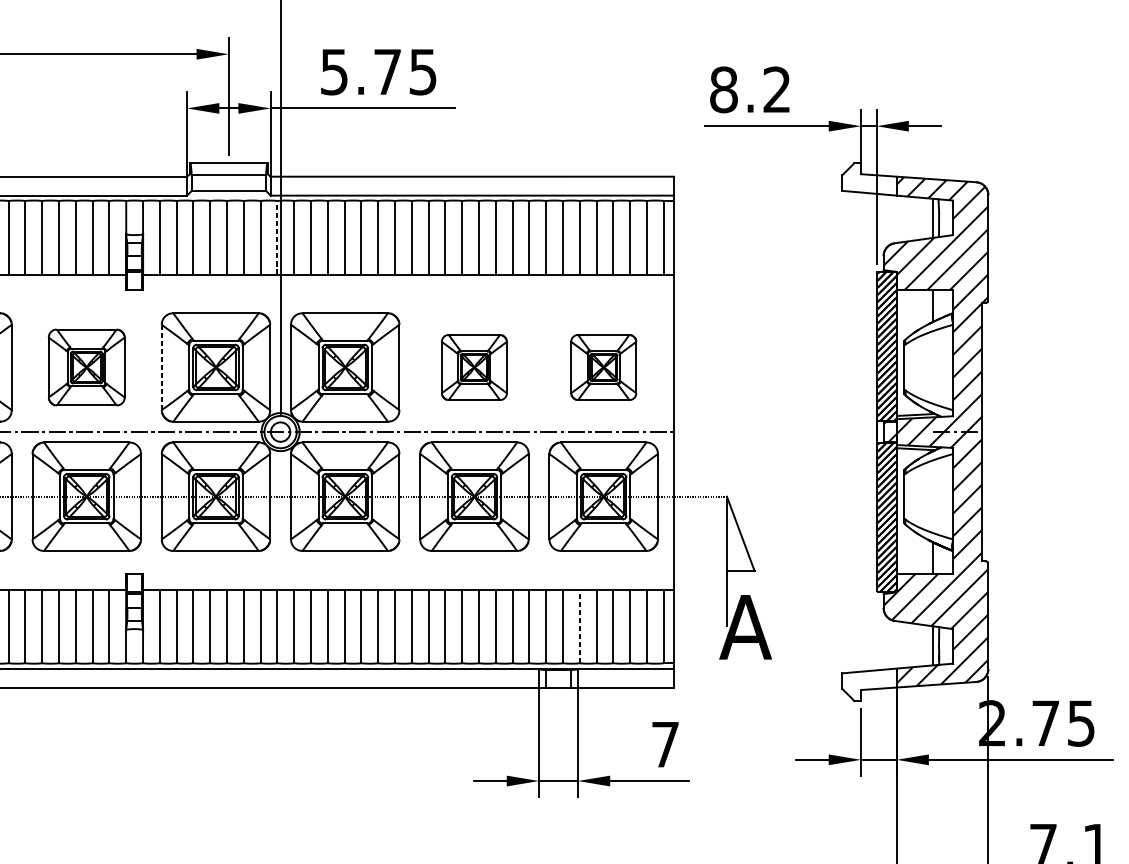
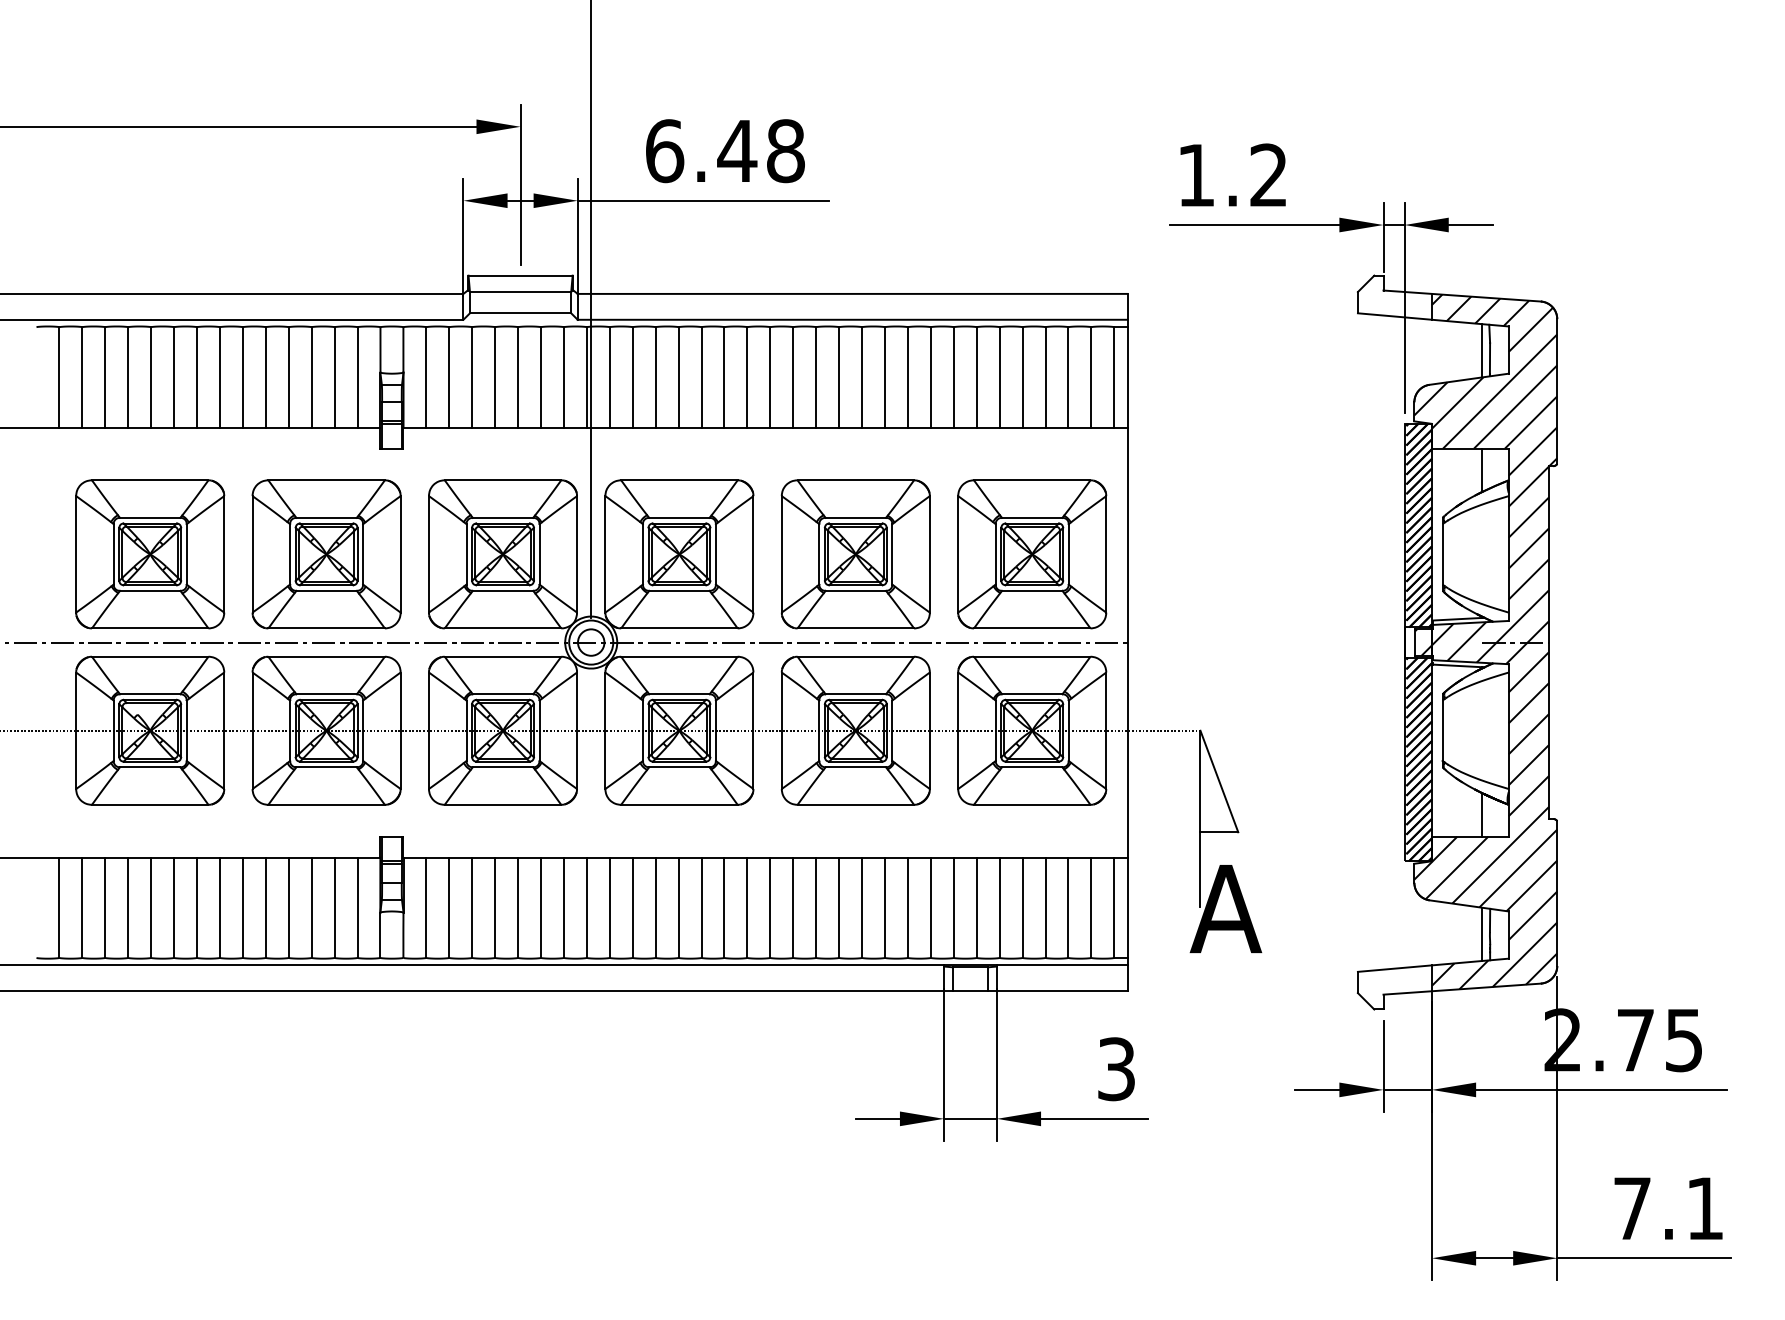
text: (378, 72) -> (725, 151), 5.75 -> 6.48
text: (724, 89) -> (1196, 175), 8.2 -> 1.2
line: (277, 237) -> (586, 376), dashed -> solid
line: (161, 366) -> (428, 553), dashed -> solid
part: (86, 367) -> (326, 554), size x1.43
part: (474, 367) -> (855, 554), size x1.67
part: (603, 367) -> (1032, 554), size x1.67
line: (579, 626) -> (999, 907), dashed -> solid
text: (665, 744) -> (1116, 1069), 7 -> 3

